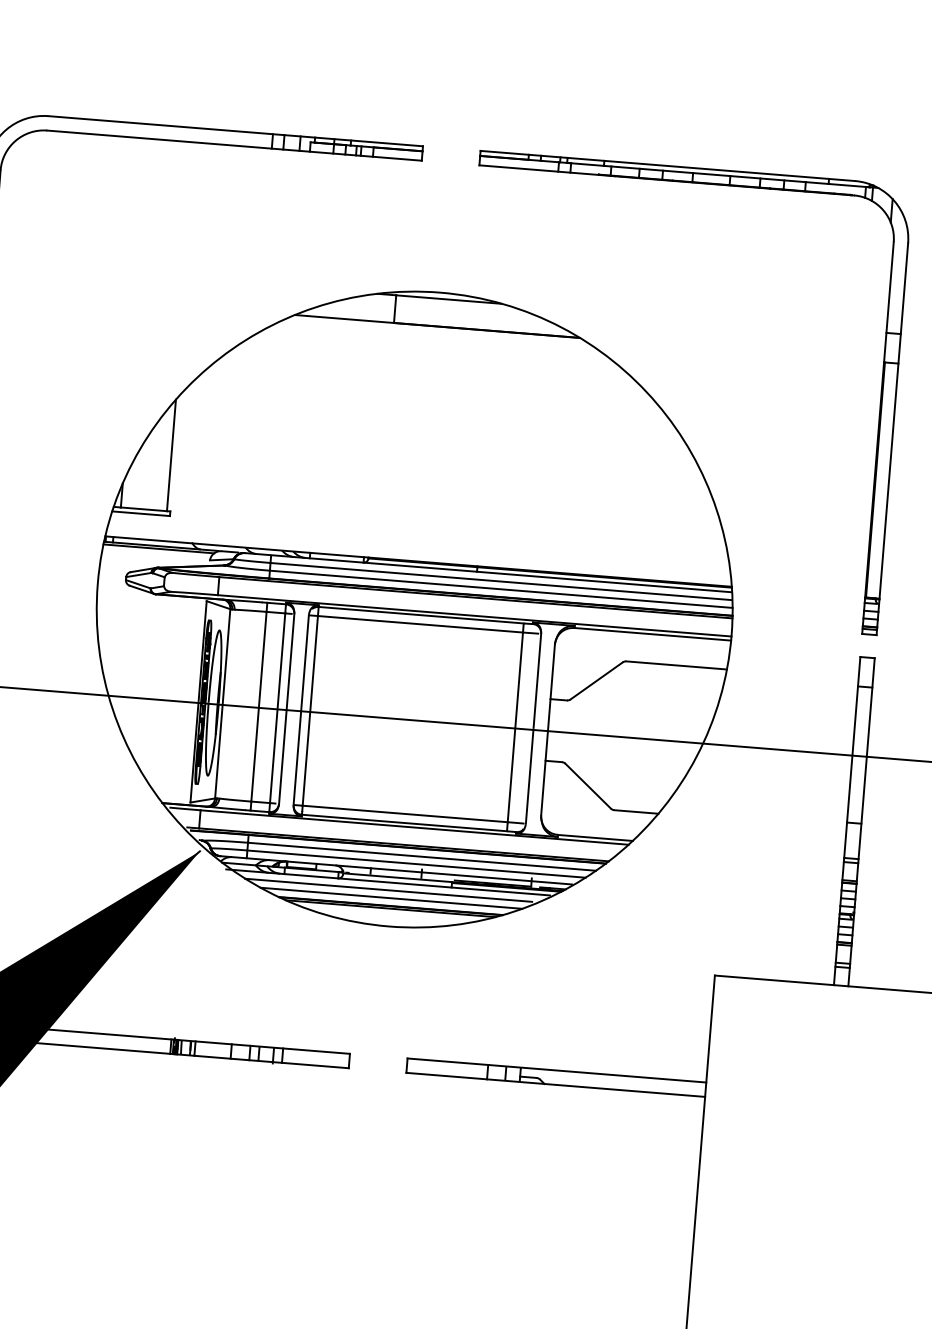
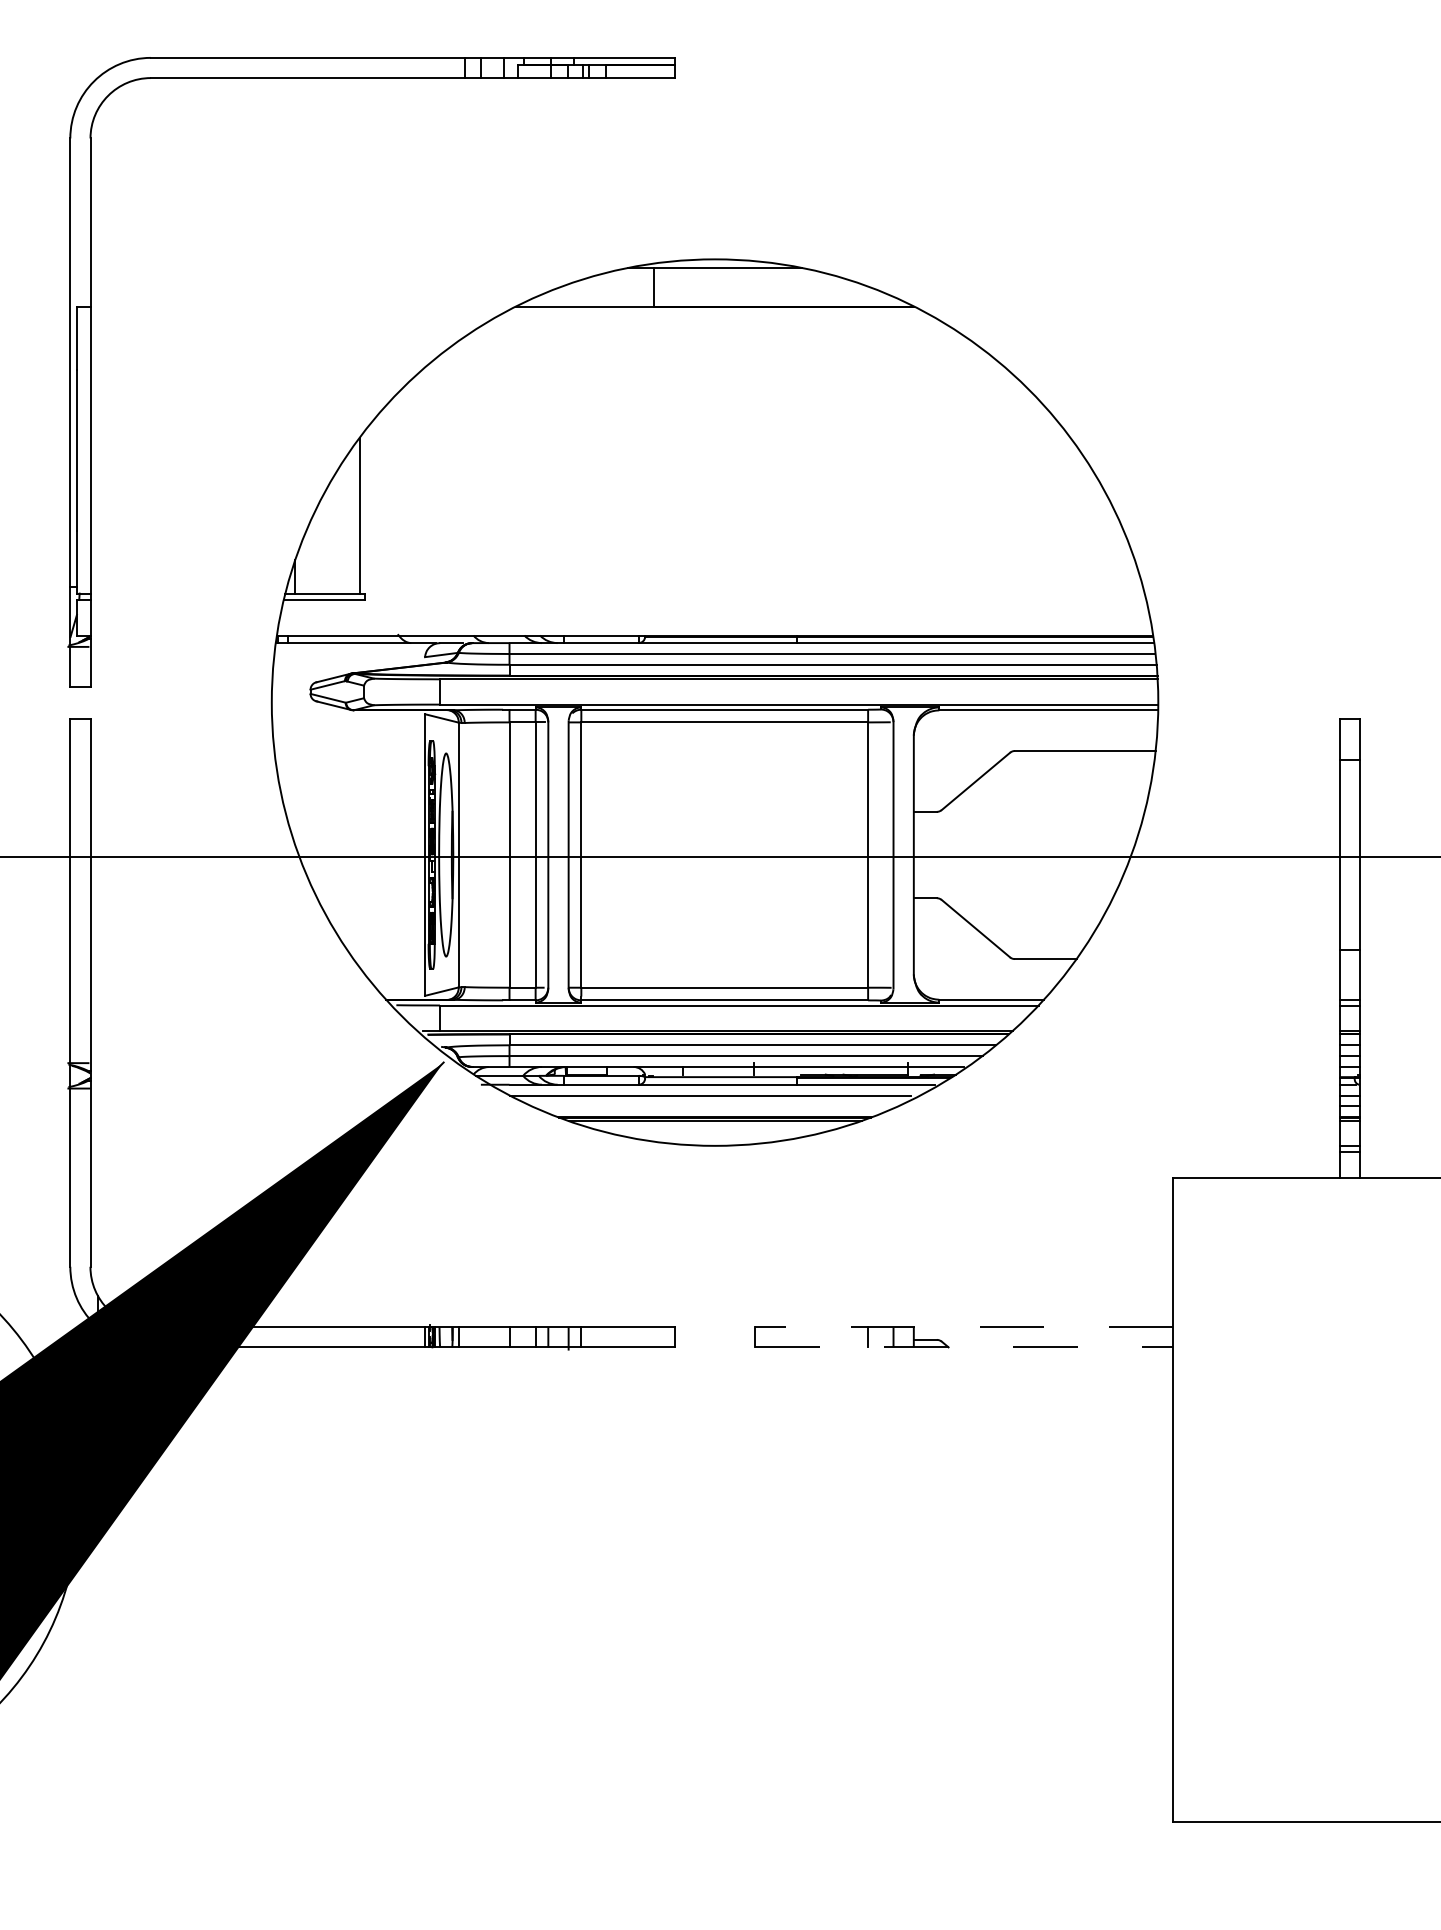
part: (880, 409) -> (1339, 372), removed
line: (158, 548) -> (352, 646), removed
line: (391, 898) -> (714, 1106), removed
line: (557, 1070) -> (964, 1327), solid -> dashed
line: (555, 1085) -> (964, 1347), solid -> dashed

